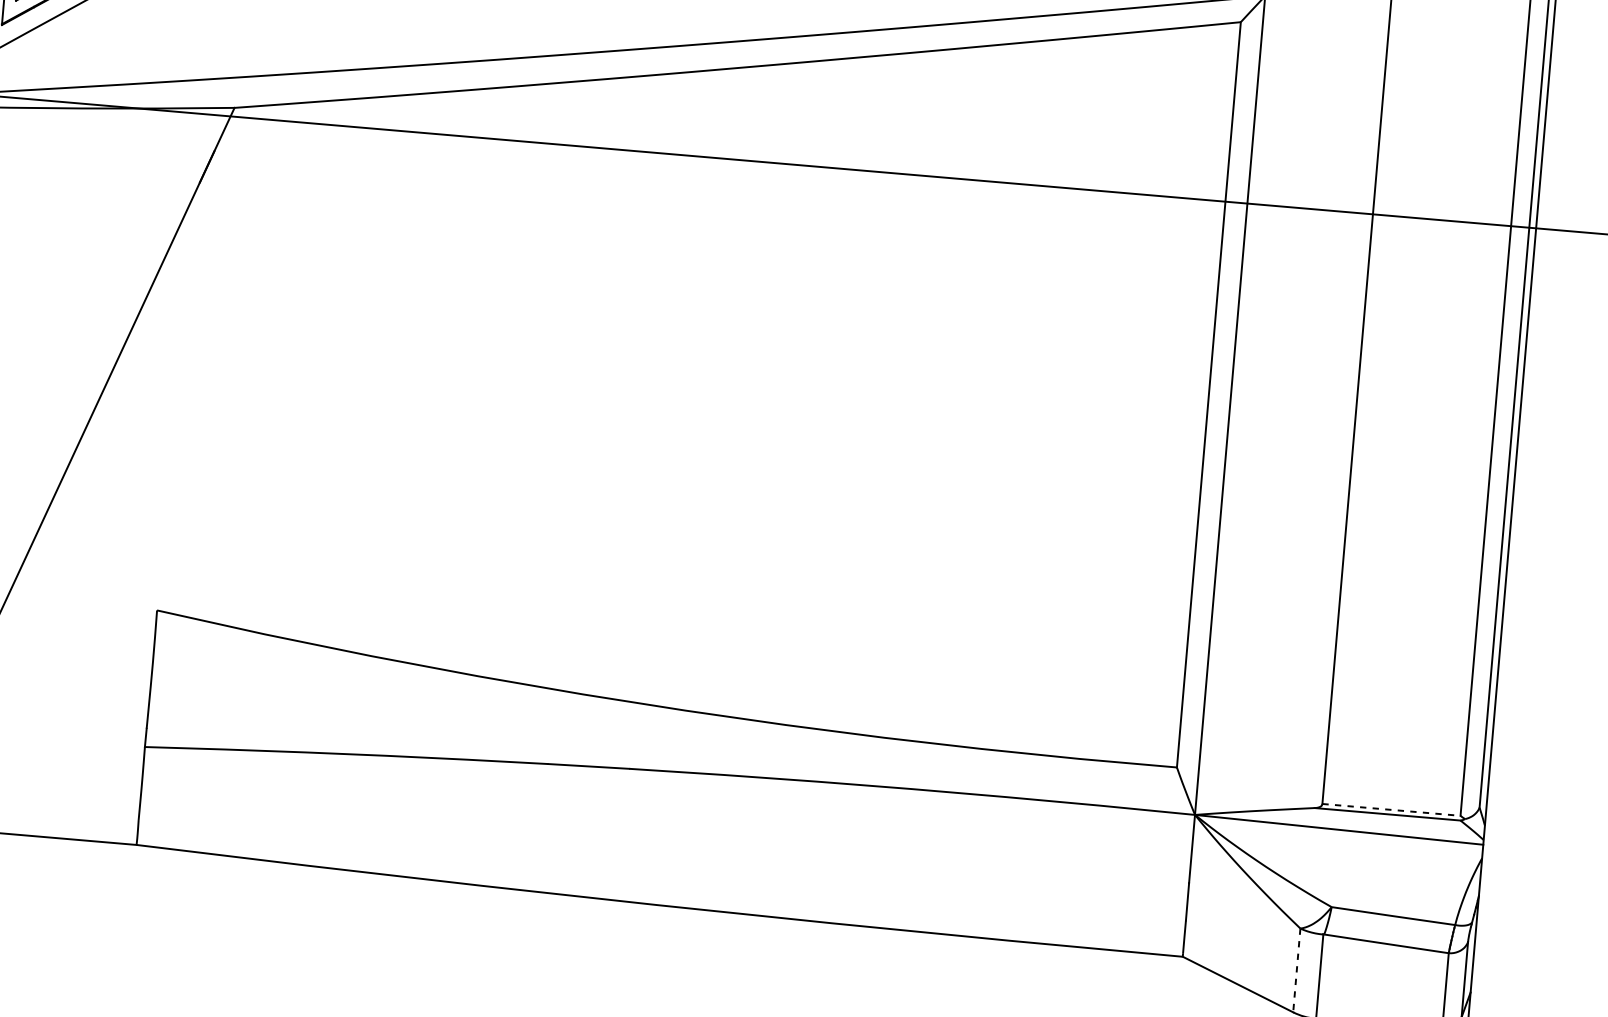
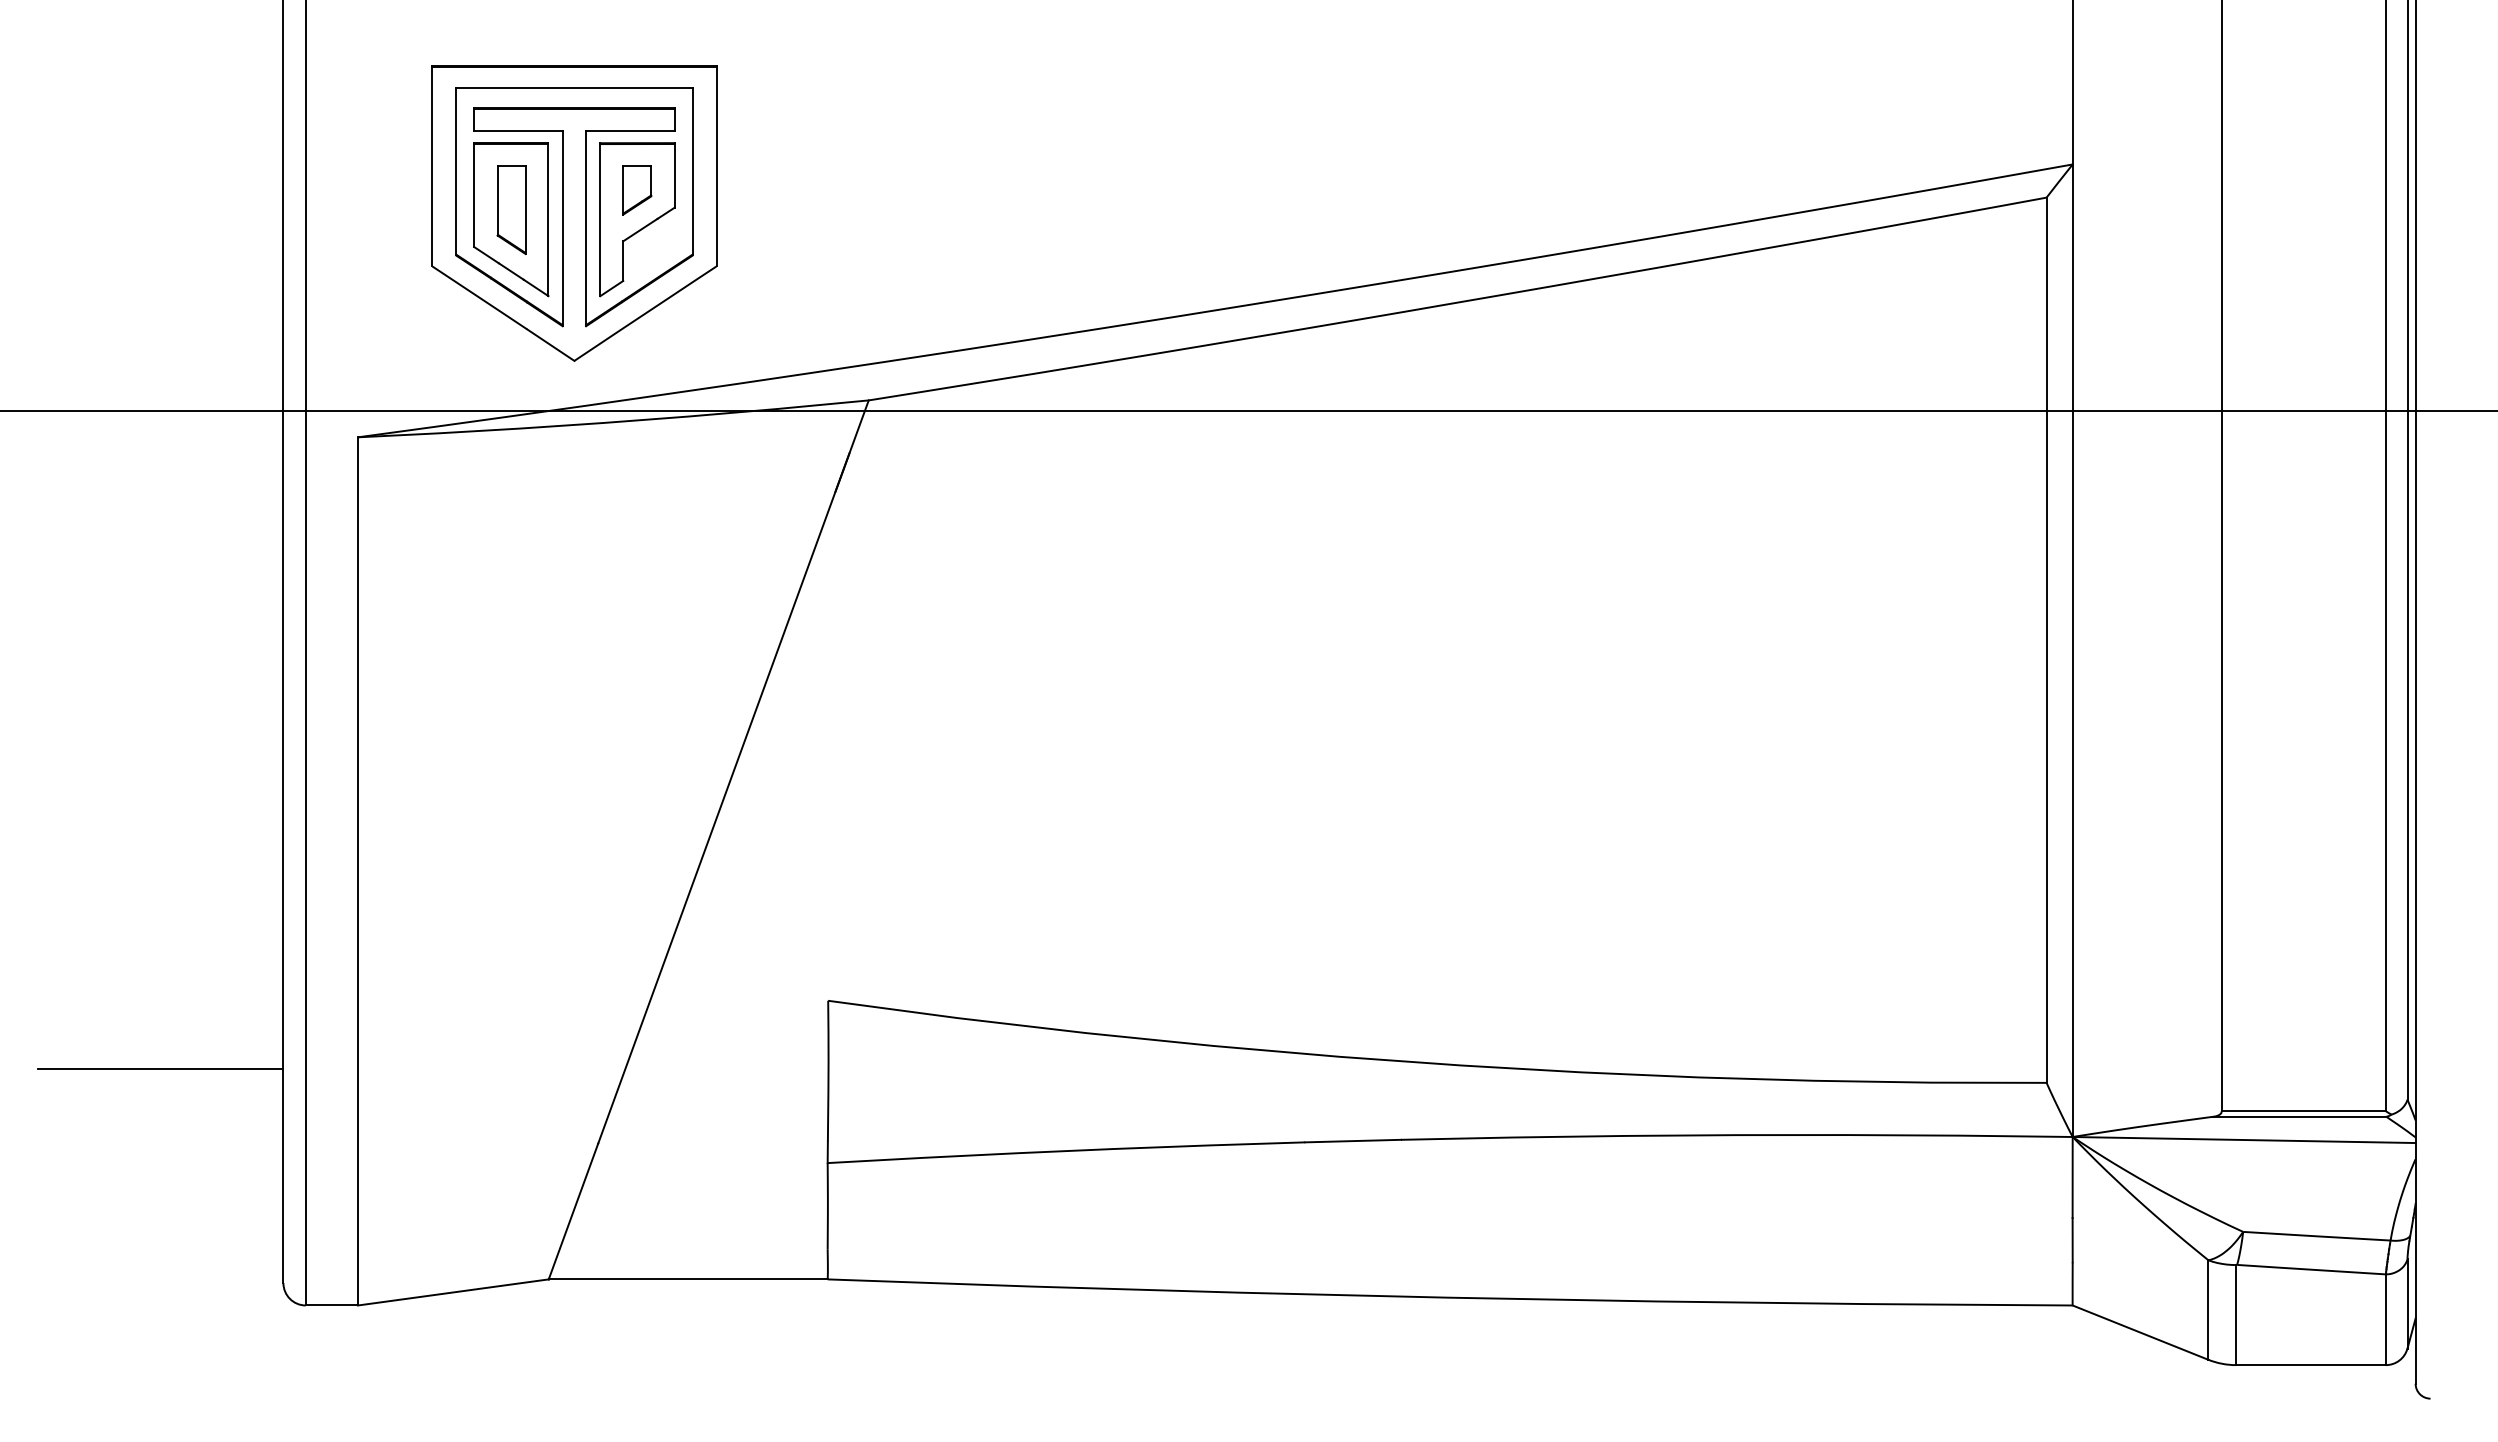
line: (1392, 810) -> (2304, 1111), dashed -> solid
line: (1296, 970) -> (2208, 1310), dashed -> solid

